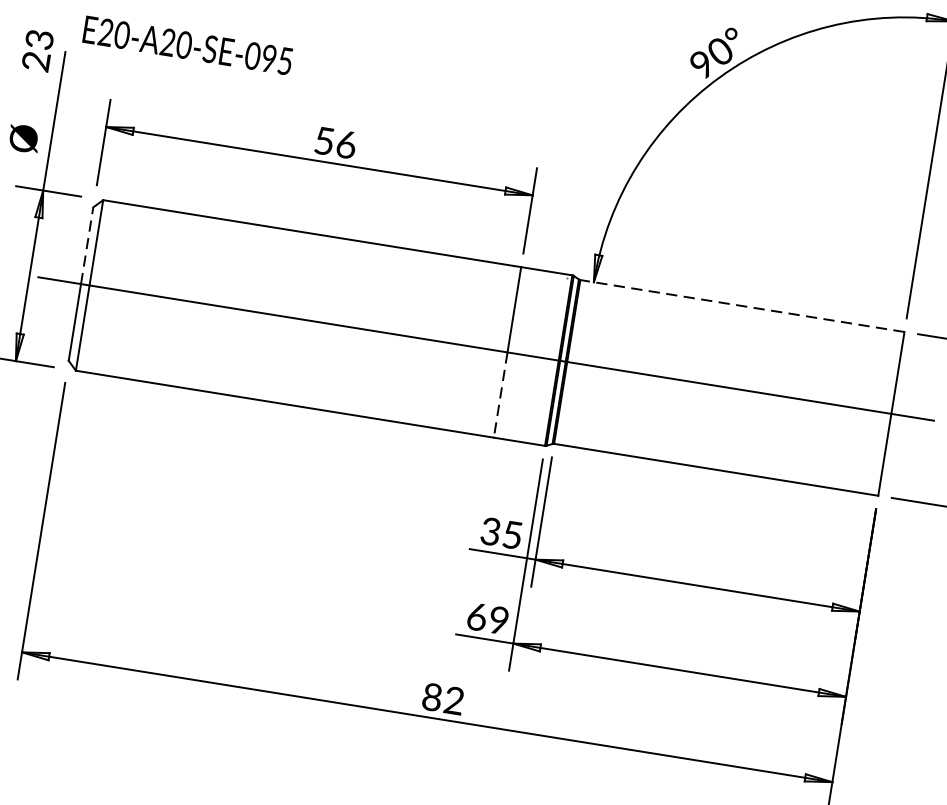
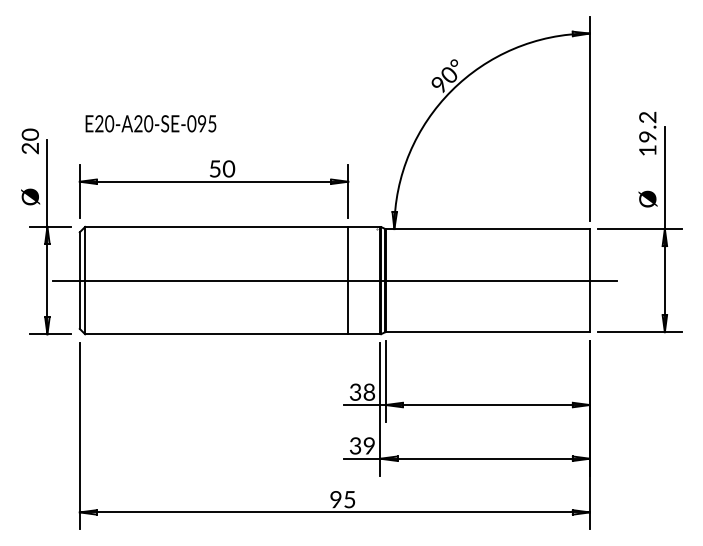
text: (39, 39) -> (30, 134), 23 -> 20
text: (187, 45) -> (150, 123), moved
text: (345, 143) -> (228, 168), 56 -> 50
line: (86, 244) -> (79, 255), dashed -> solid
line: (741, 306) -> (487, 229), dashed -> solid
line: (501, 395) -> (348, 307), dashed -> solid
text: (513, 533) -> (369, 391), 35 -> 38
text: (477, 616) -> (355, 445), 69 -> 39
text: (442, 698) -> (342, 499), 82 -> 95

